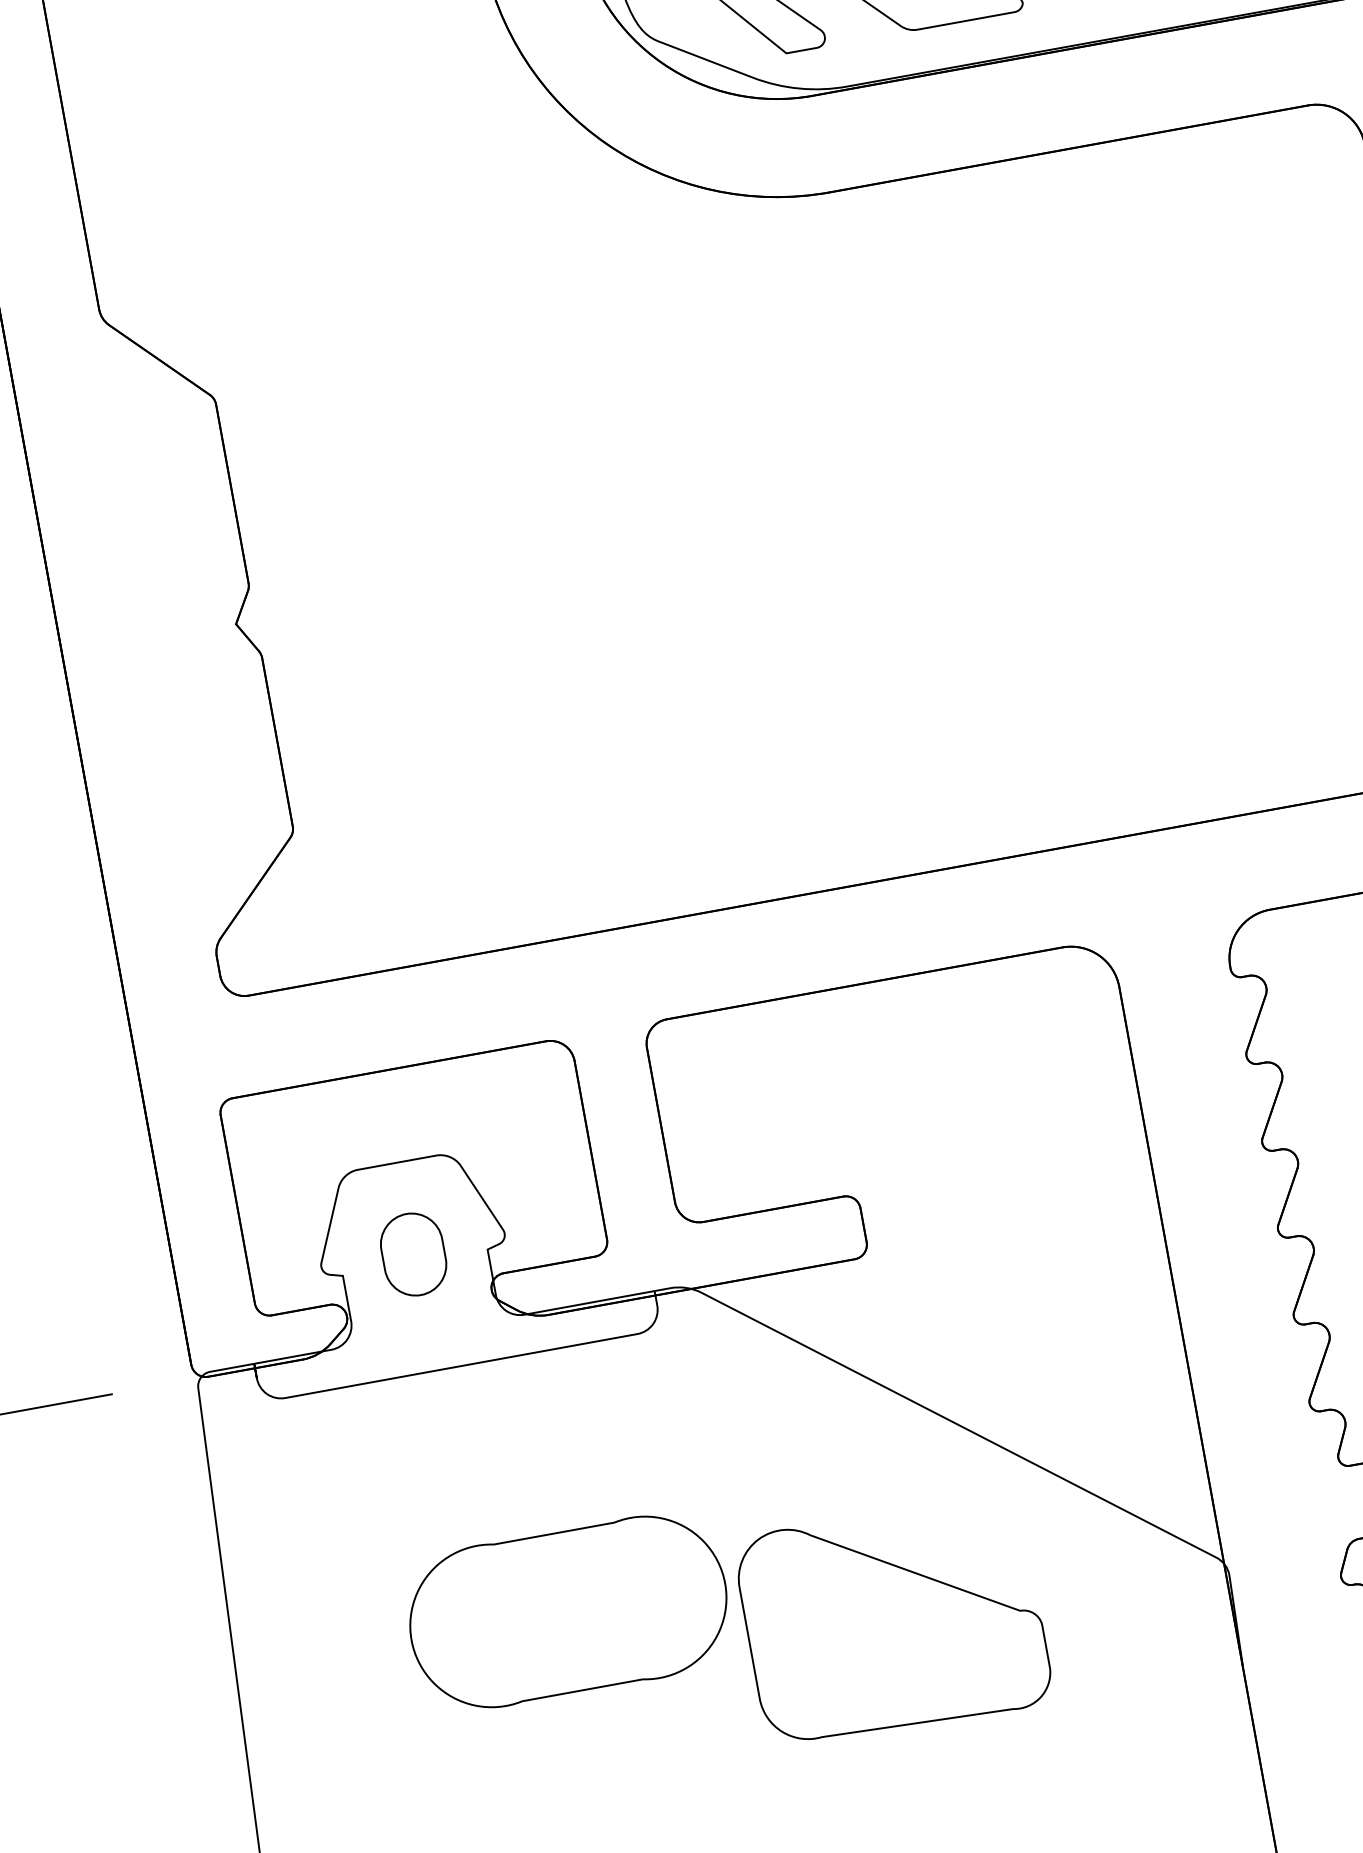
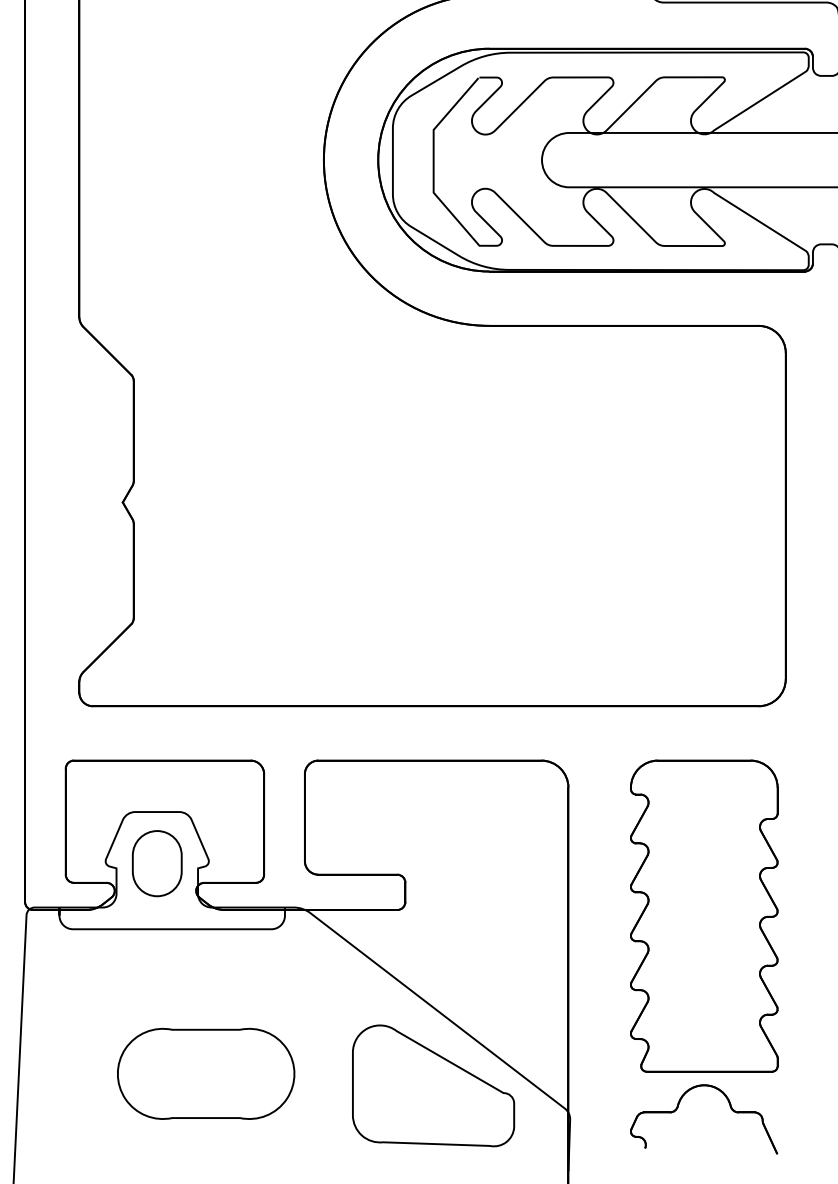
part: (412, 1254) -> (156, 863), size x1.43
part: (893, 1619) -> (433, 1085), moved

